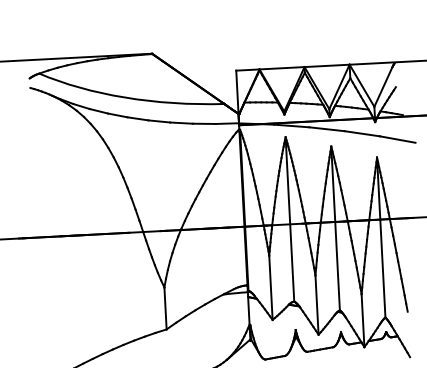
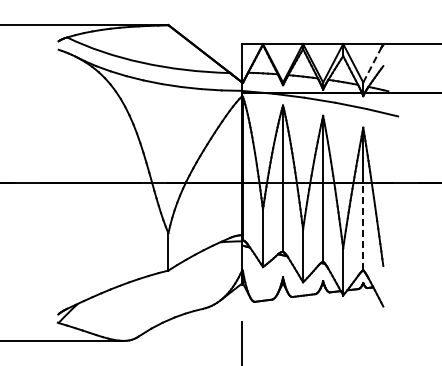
line: (383, 85) -> (372, 64), solid -> dashed
line: (383, 268) -> (363, 226), solid -> dashed

